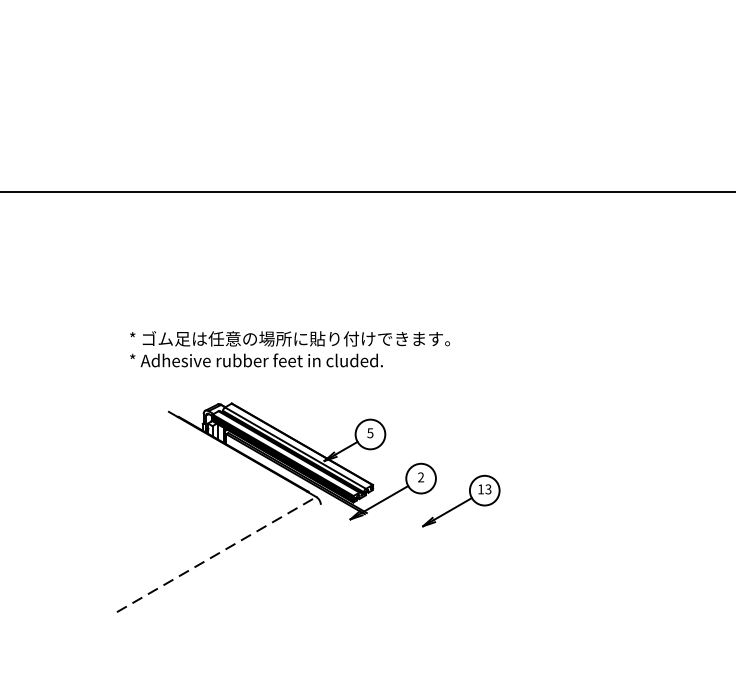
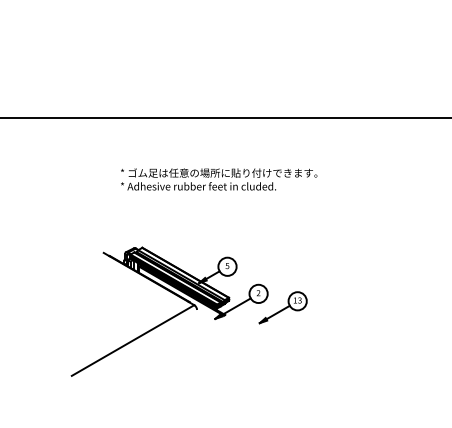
text: (290, 349) -> (219, 179), moved
line: (217, 554) -> (133, 340), dashed -> solid

